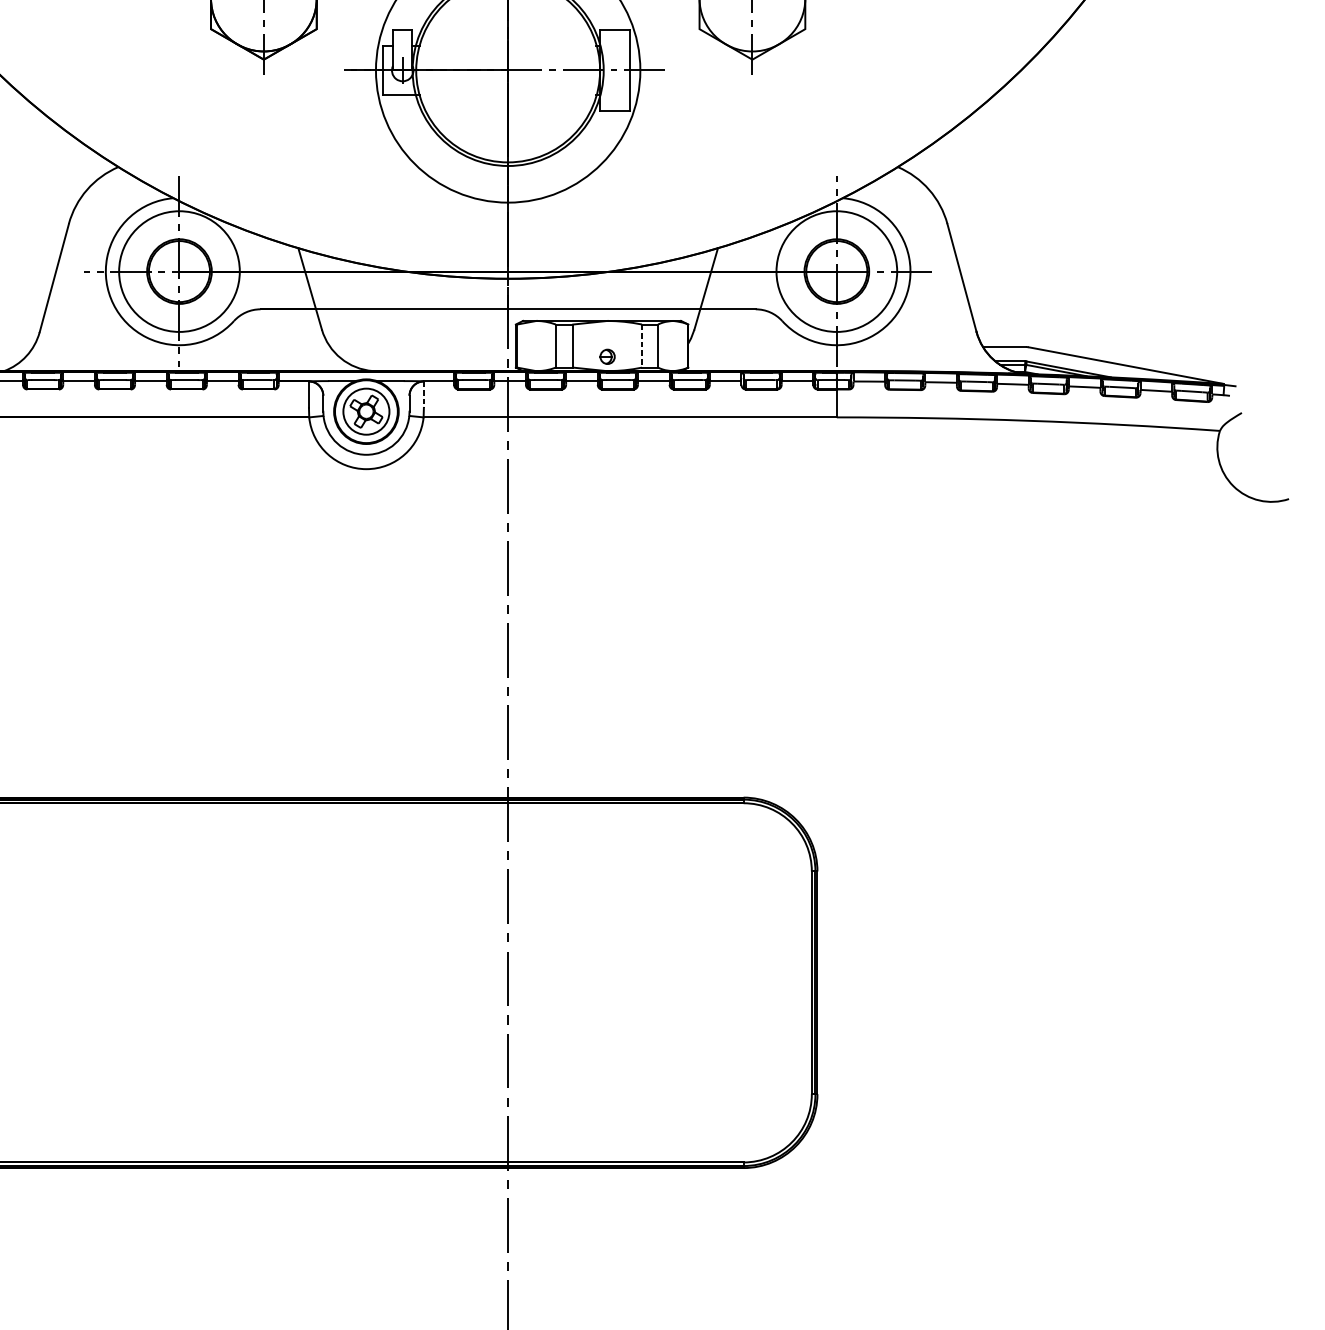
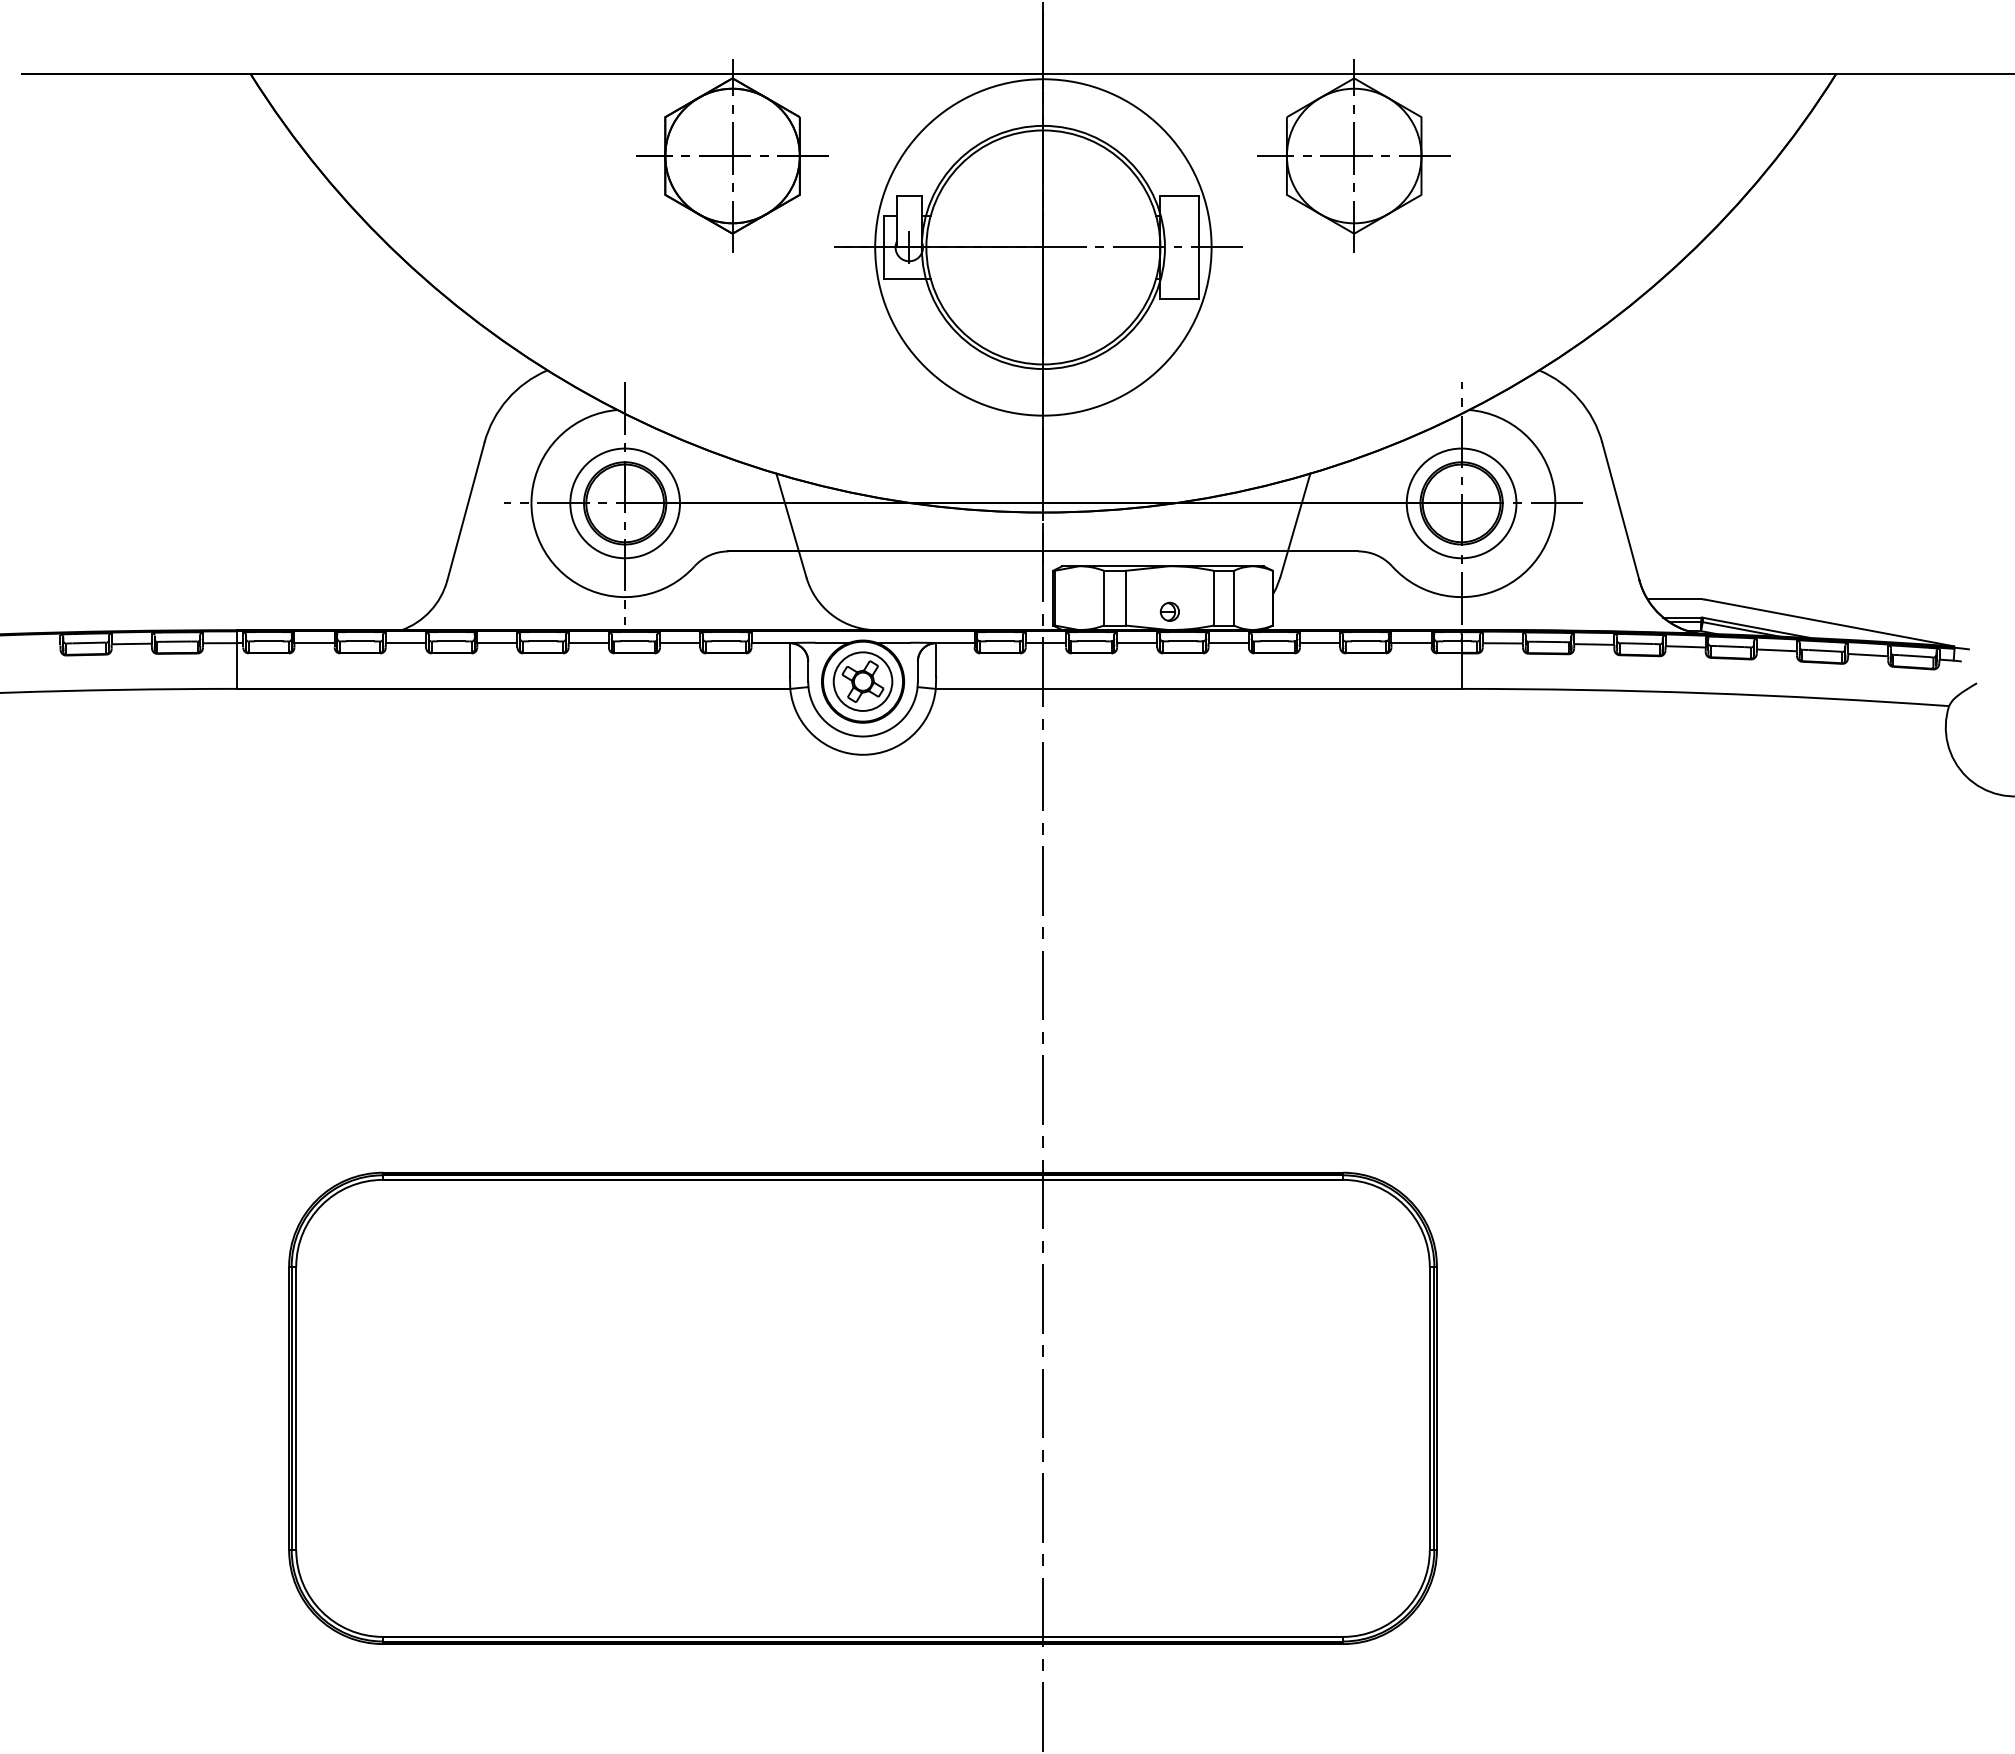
circle: (179, 271) -> (625, 503), size x0.71
circle: (836, 271) -> (1461, 503), size x0.71
line: (641, 346) -> (1213, 598), dashed -> solid
line: (424, 395) -> (936, 660), dashed -> solid

